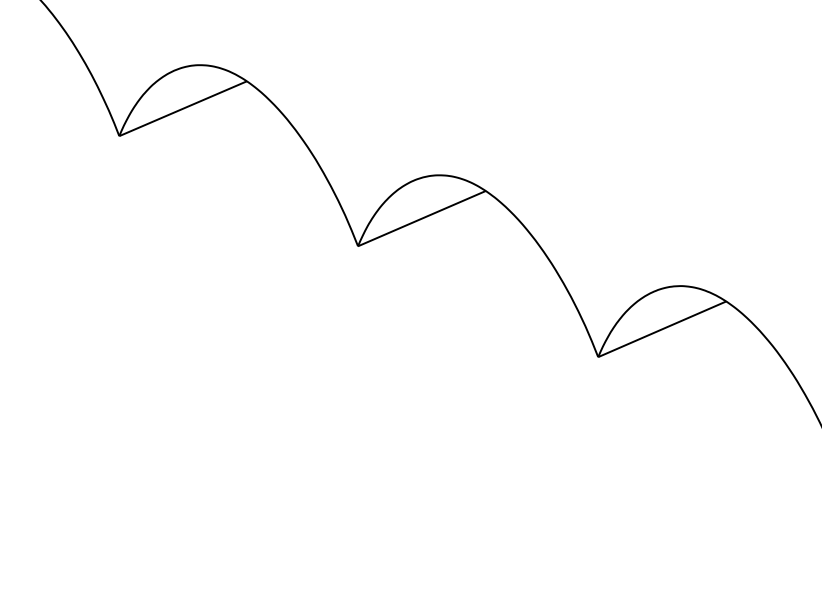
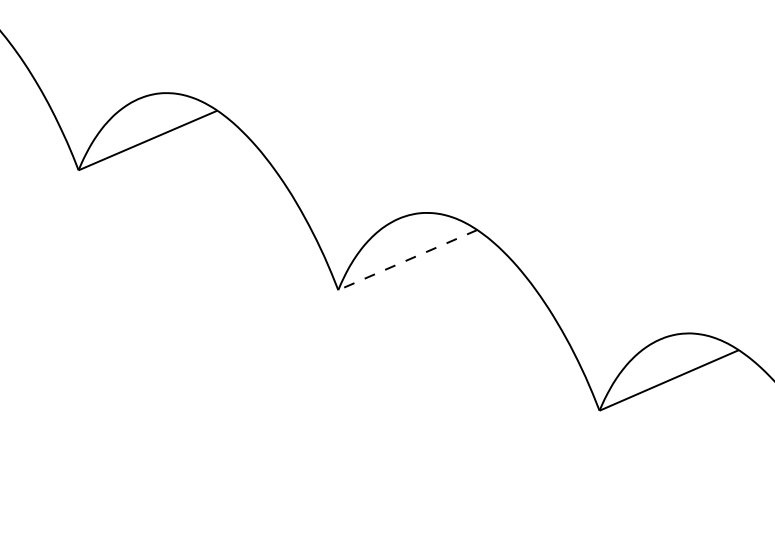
line: (421, 218) -> (407, 259), solid -> dashed

